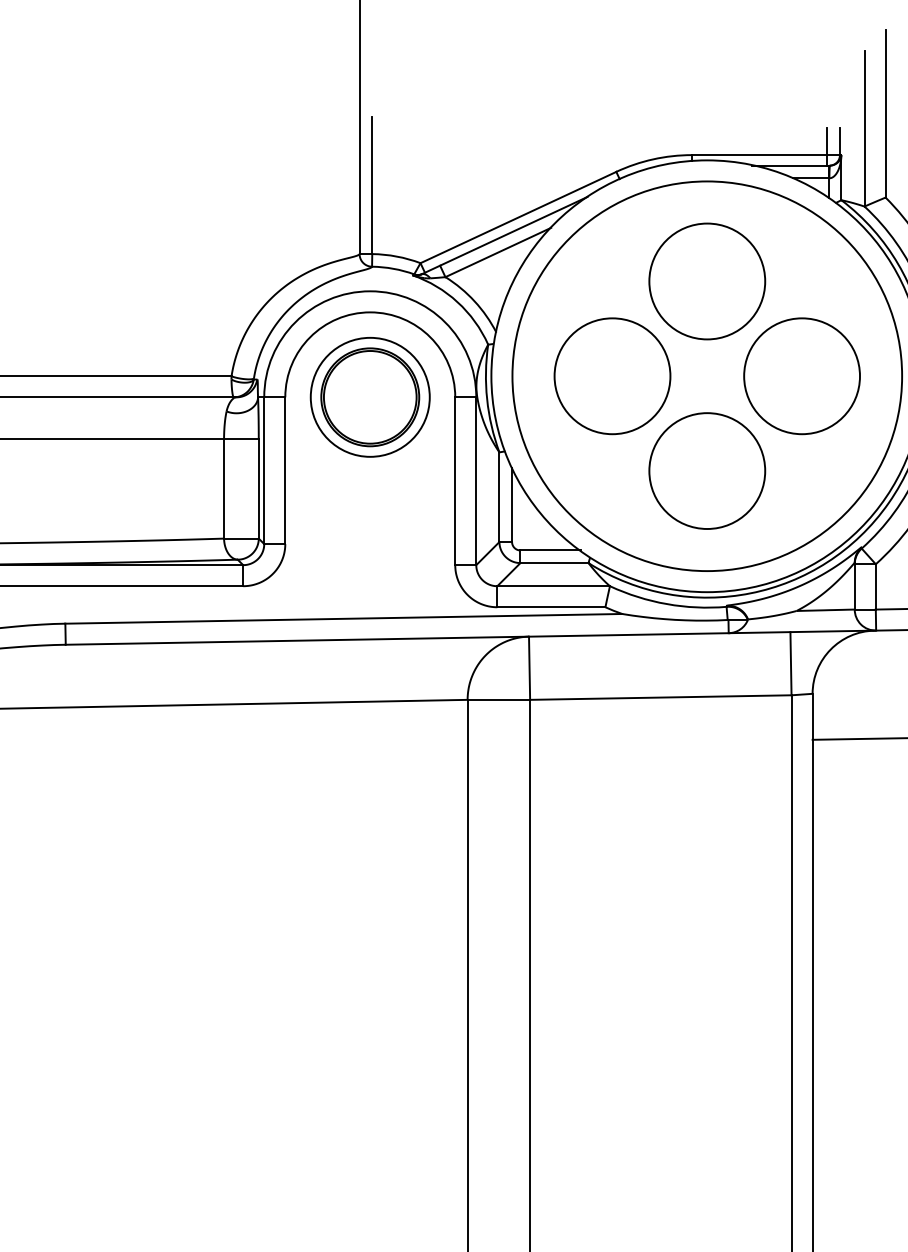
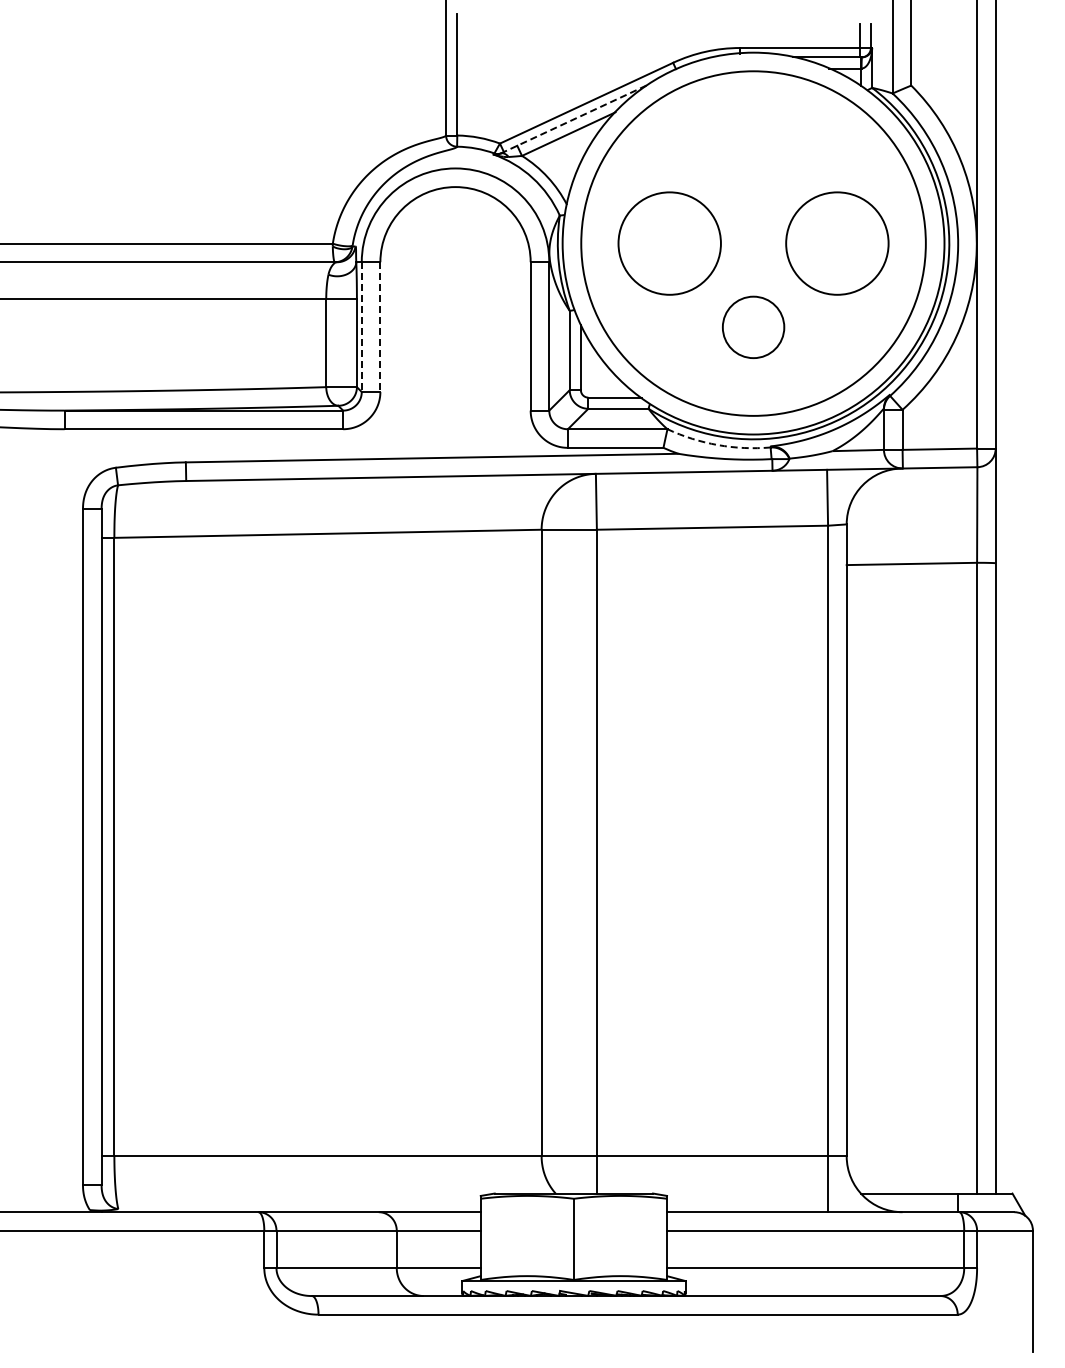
line: (504, 235) -> (574, 119), solid -> dashed
circle: (707, 281) -> (753, 159), removed
part: (370, 396) -> (455, 261), removed
line: (263, 471) -> (361, 327), solid -> dashed
line: (285, 471) -> (380, 327), solid -> dashed
circle: (707, 471) -> (753, 327), size x0.6
arc: (666, 604) -> (717, 445), solid -> dashed

